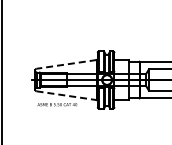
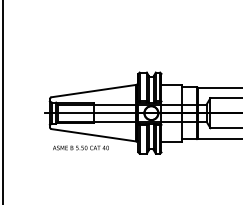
line: (66, 64) -> (93, 91), dashed -> solid
line: (67, 95) -> (95, 135), dashed -> solid

